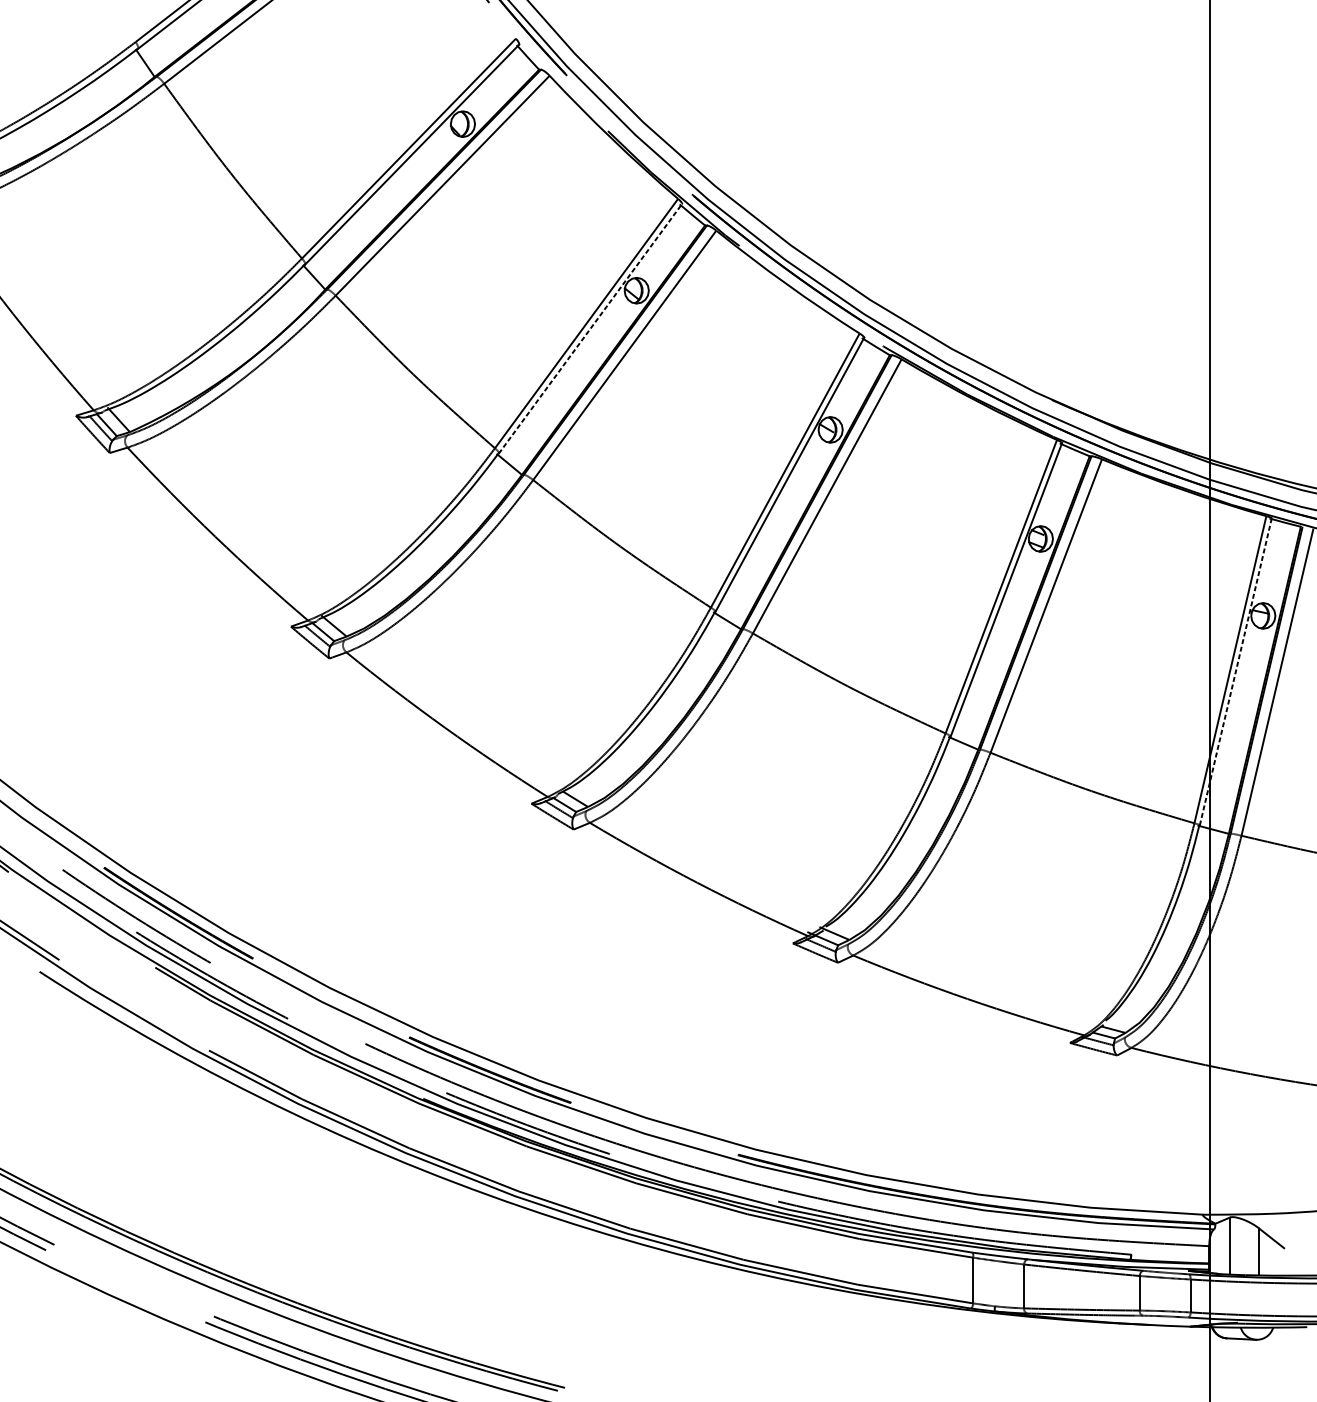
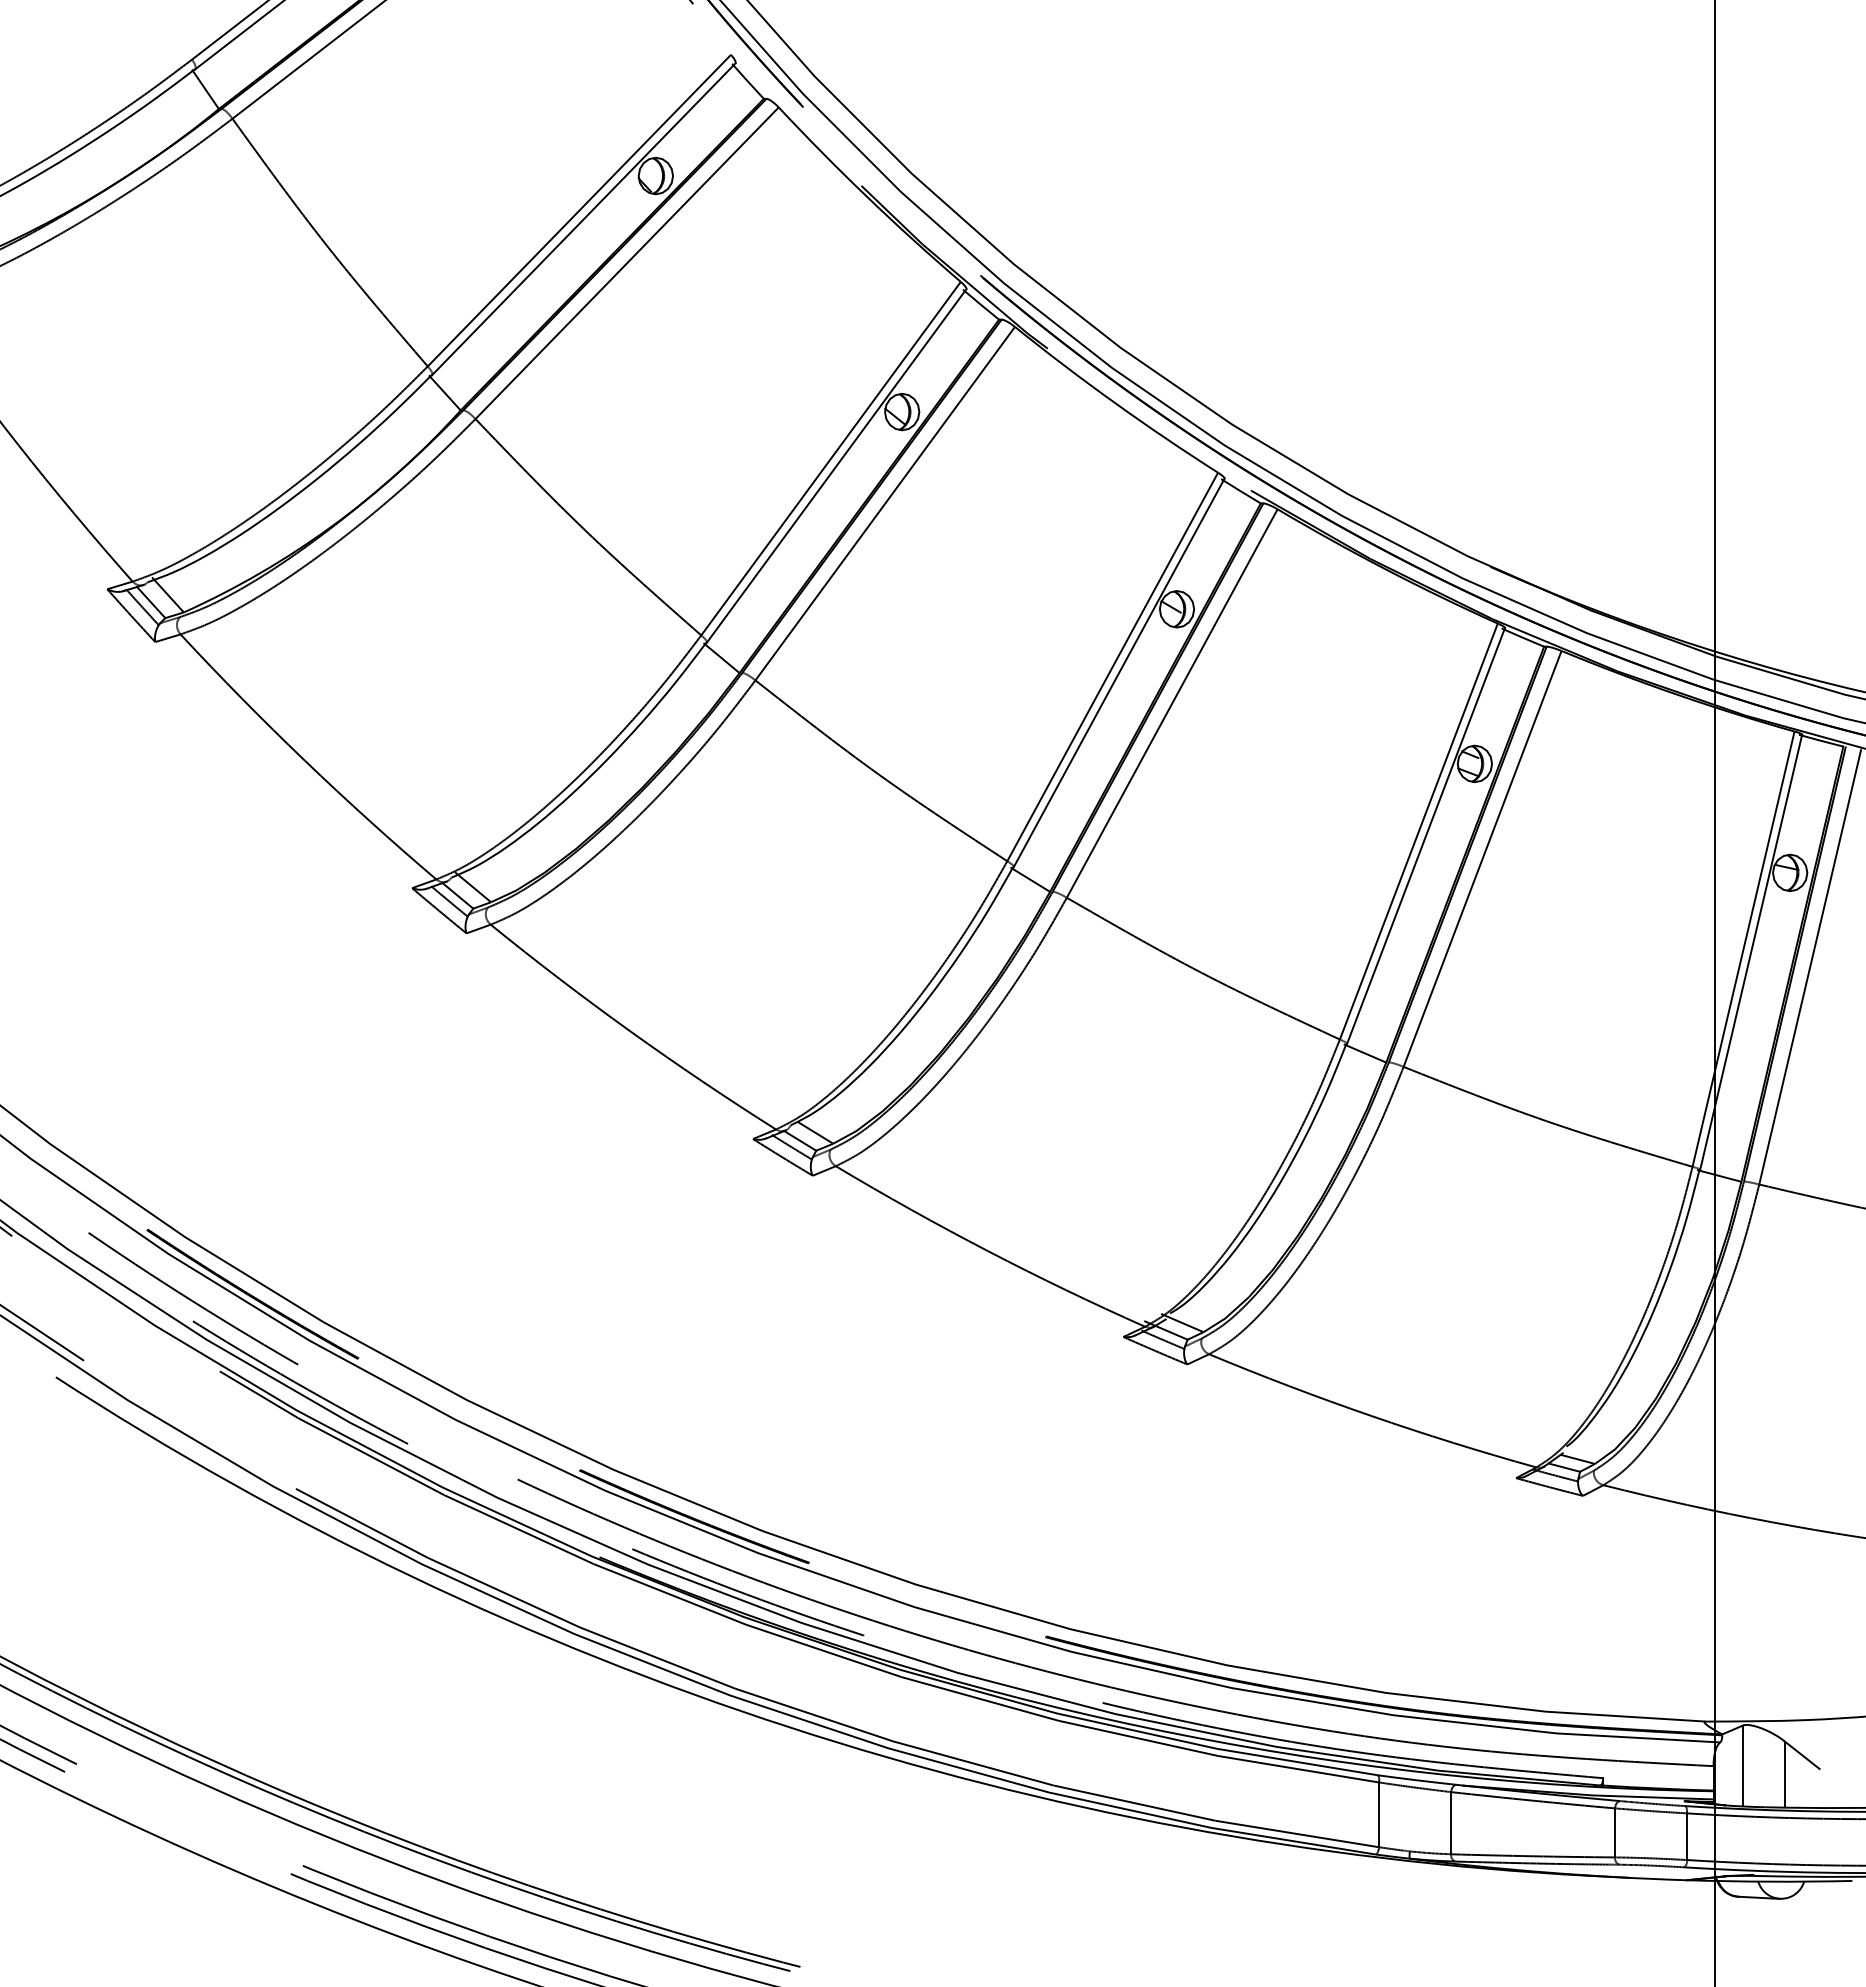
line: (590, 328) -> (836, 465), dashed -> solid
line: (1236, 672) -> (1751, 952), dashed -> solid

